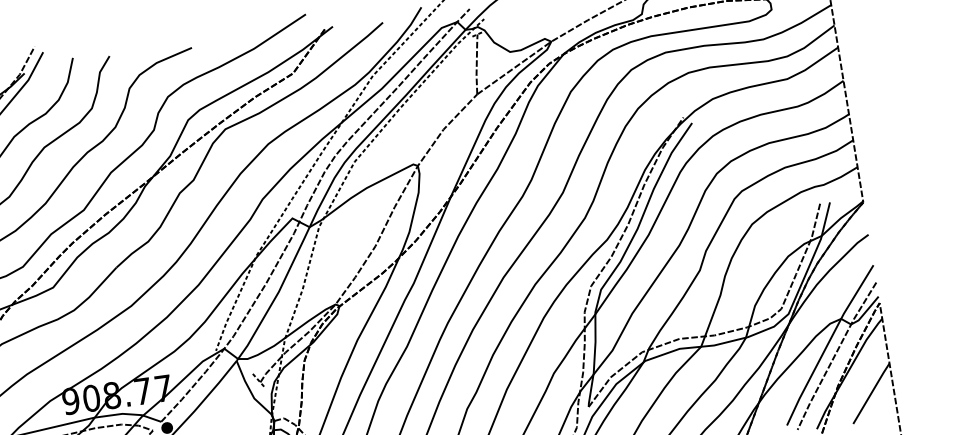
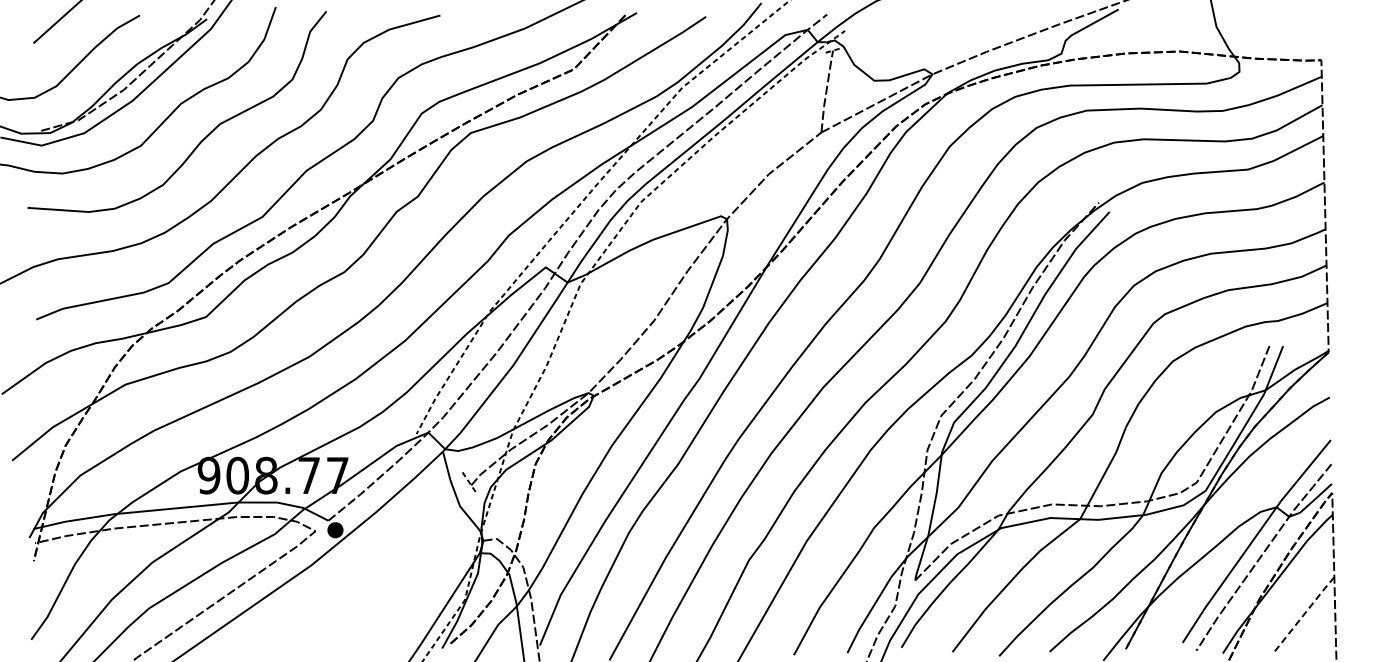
line: (871, 393) -> (1303, 615), solid -> dashed

